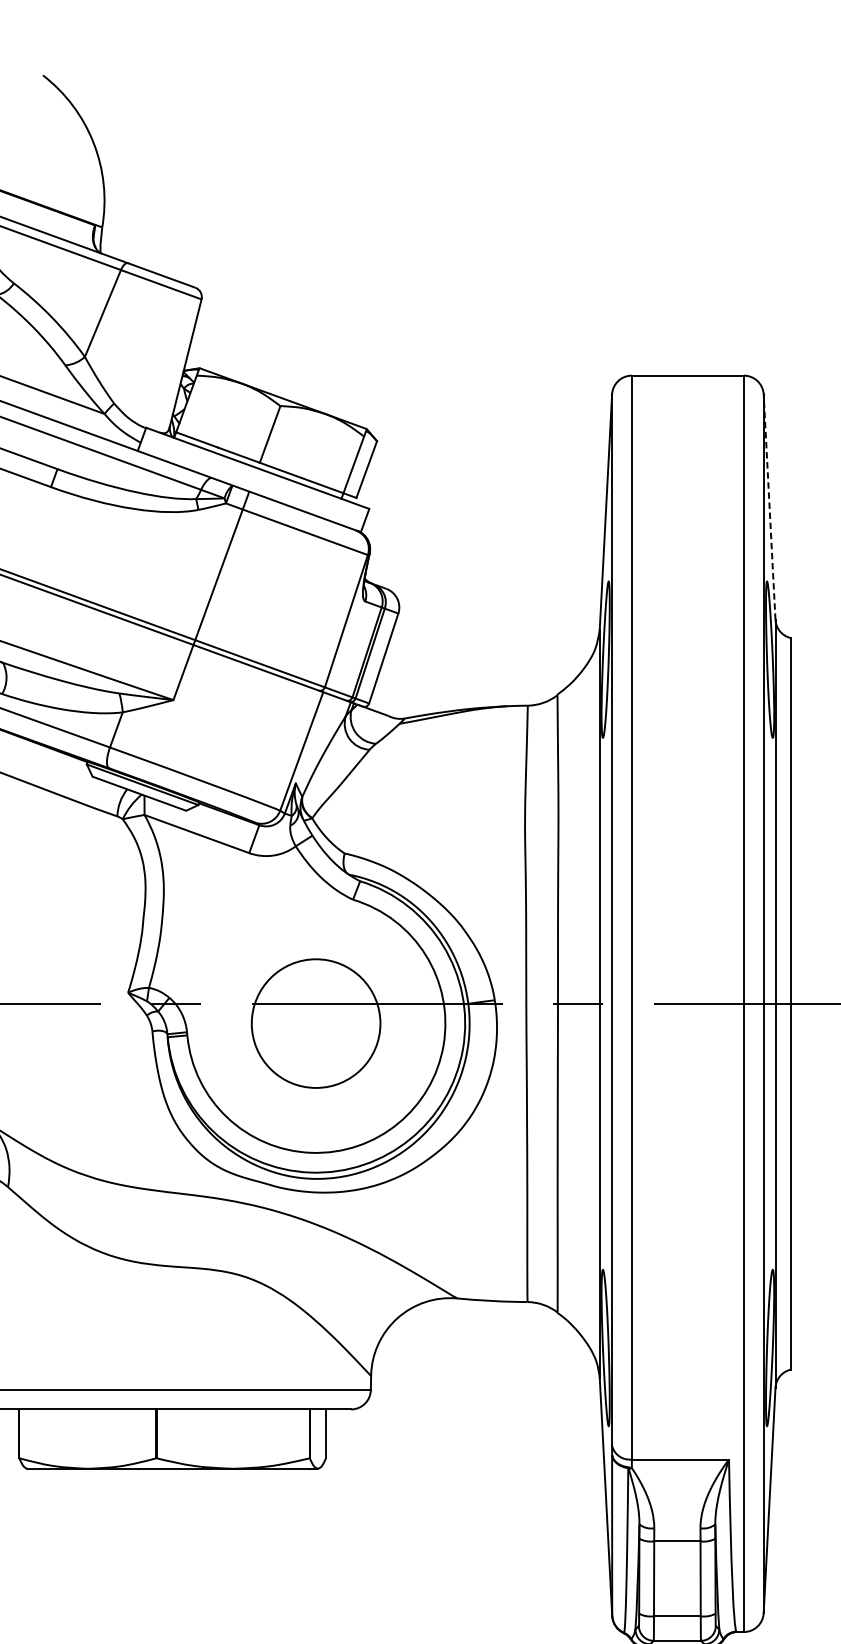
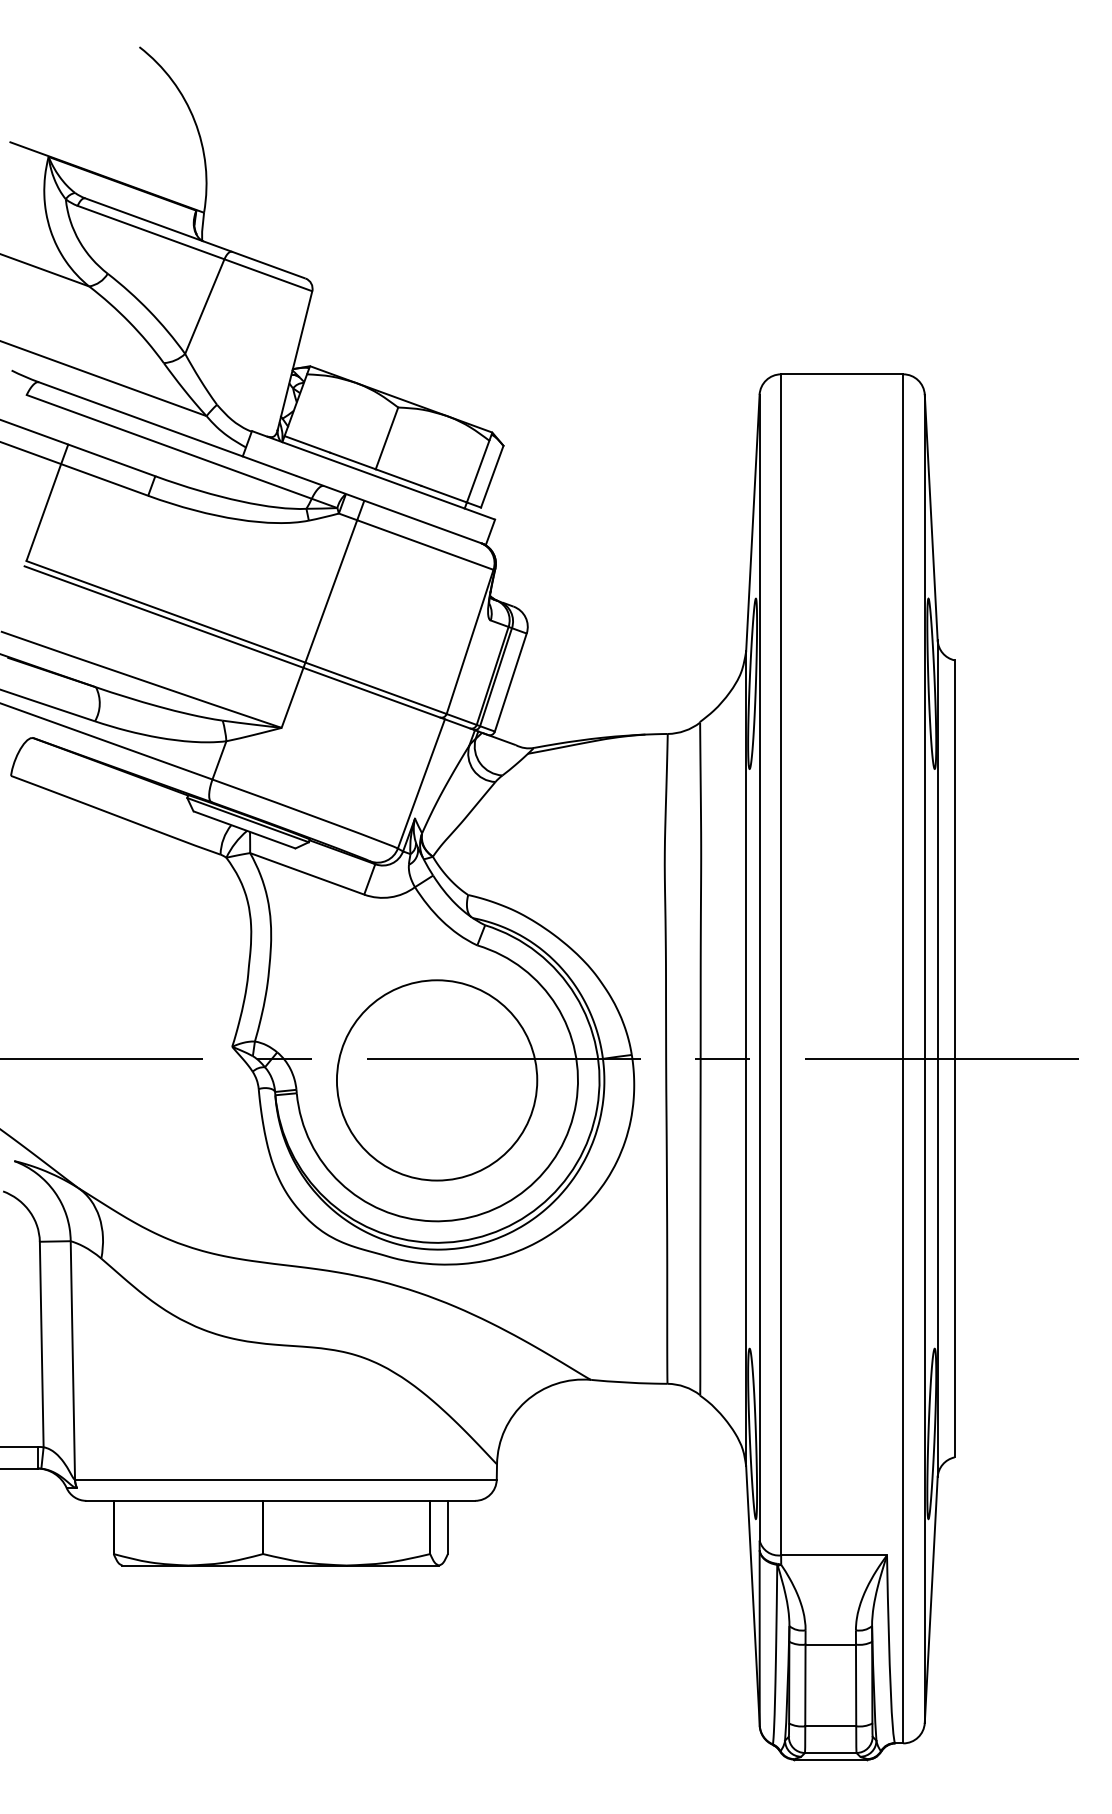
line: (769, 507) -> (931, 517), dashed -> solid
circle: (315, 1023) -> (436, 1080), size x1.43

